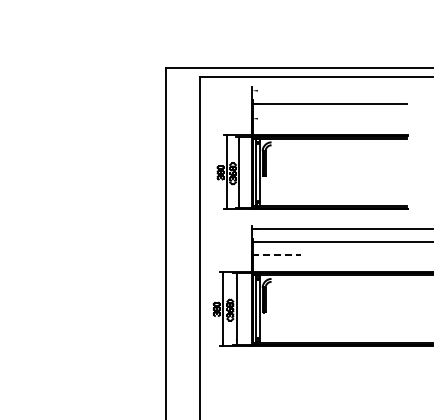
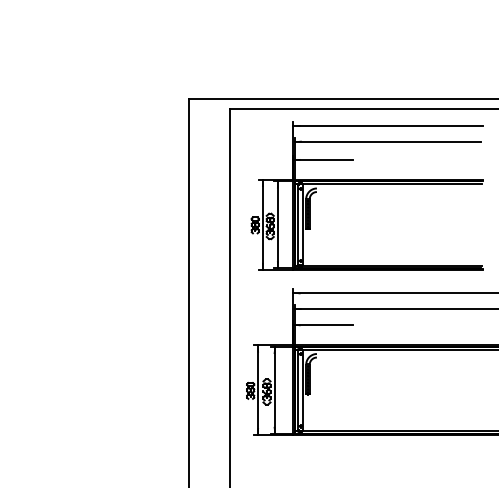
line: (330, 90) -> (388, 125), added
line: (276, 118) -> (322, 159), added
line: (277, 255) -> (324, 325), dashed -> solid

